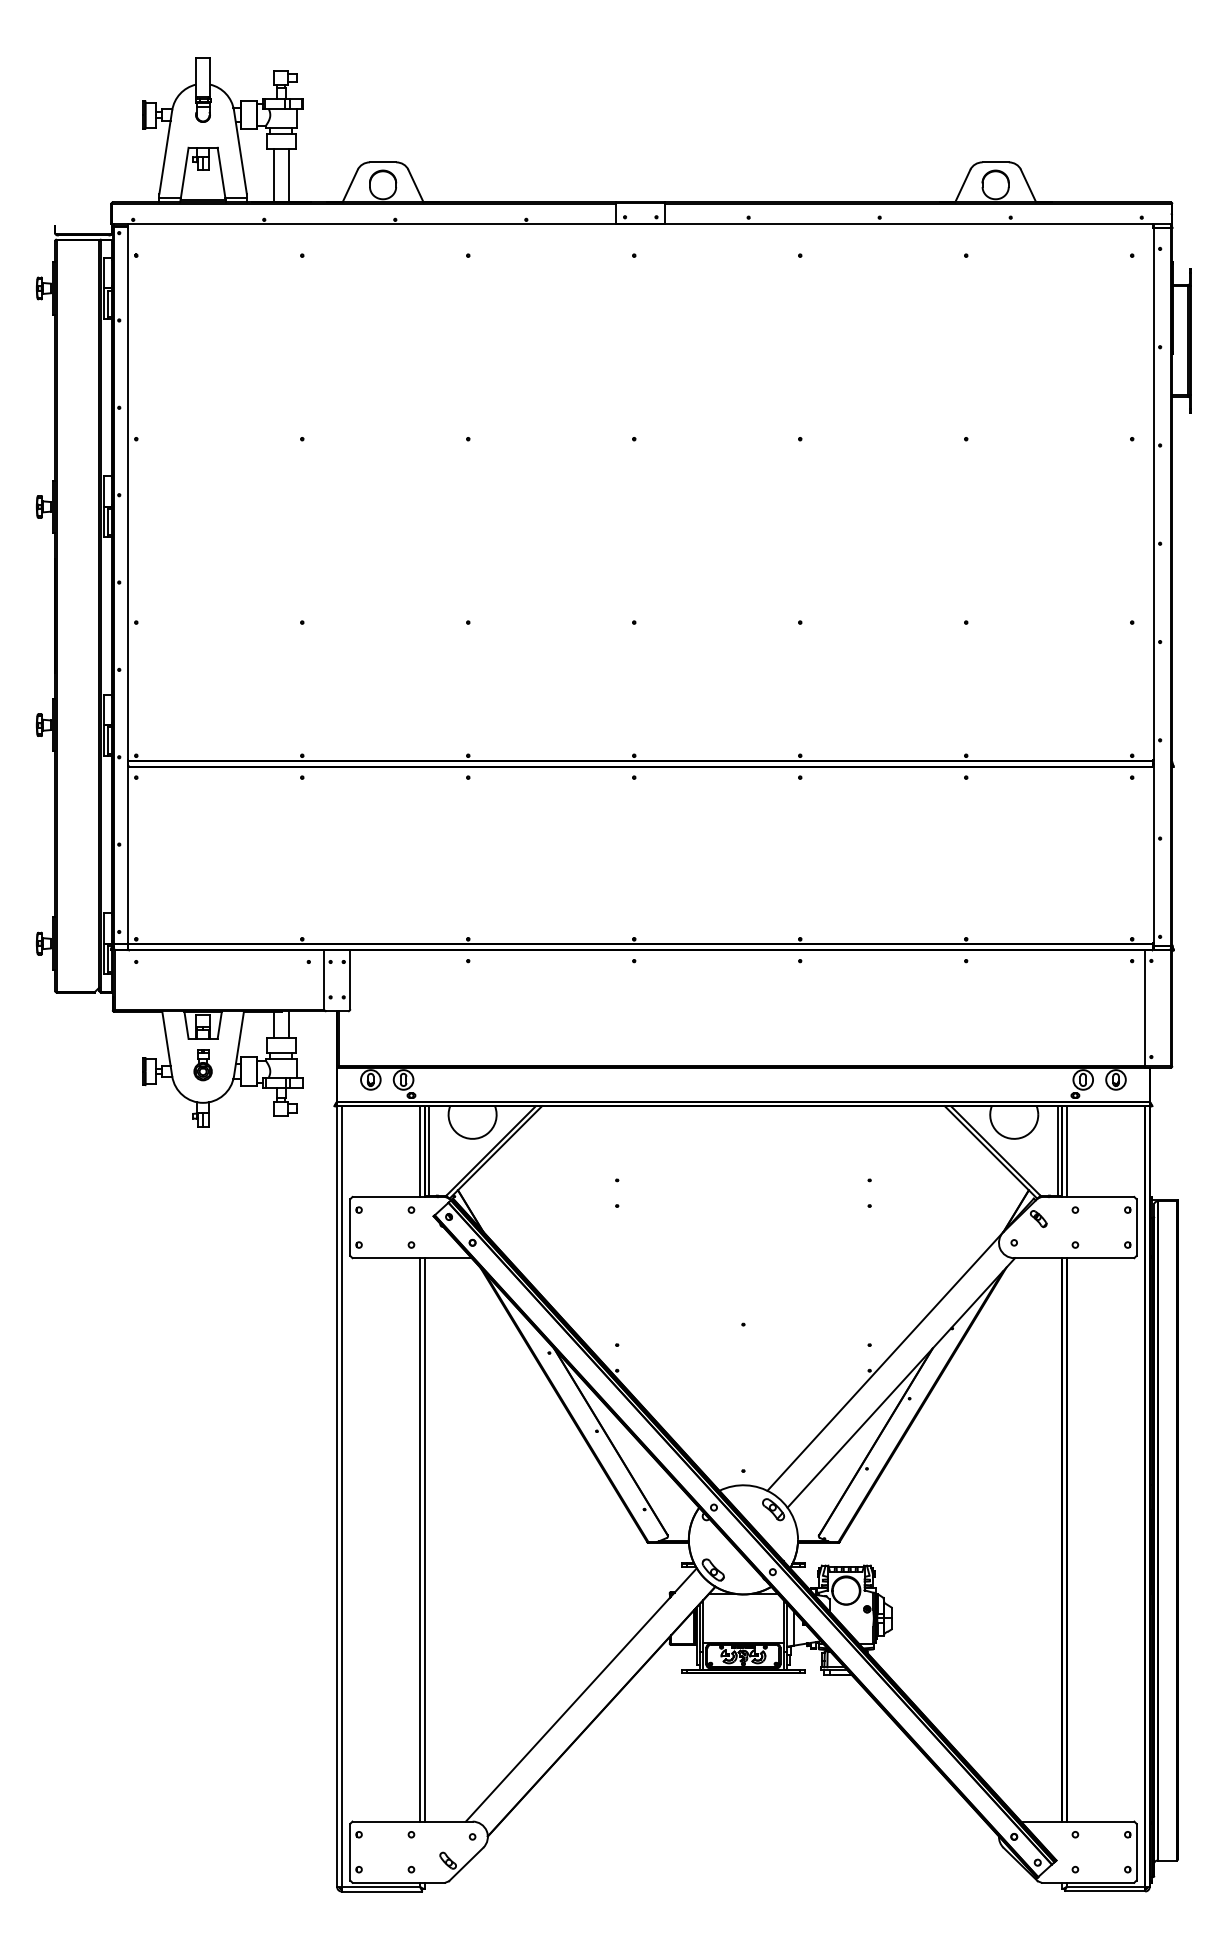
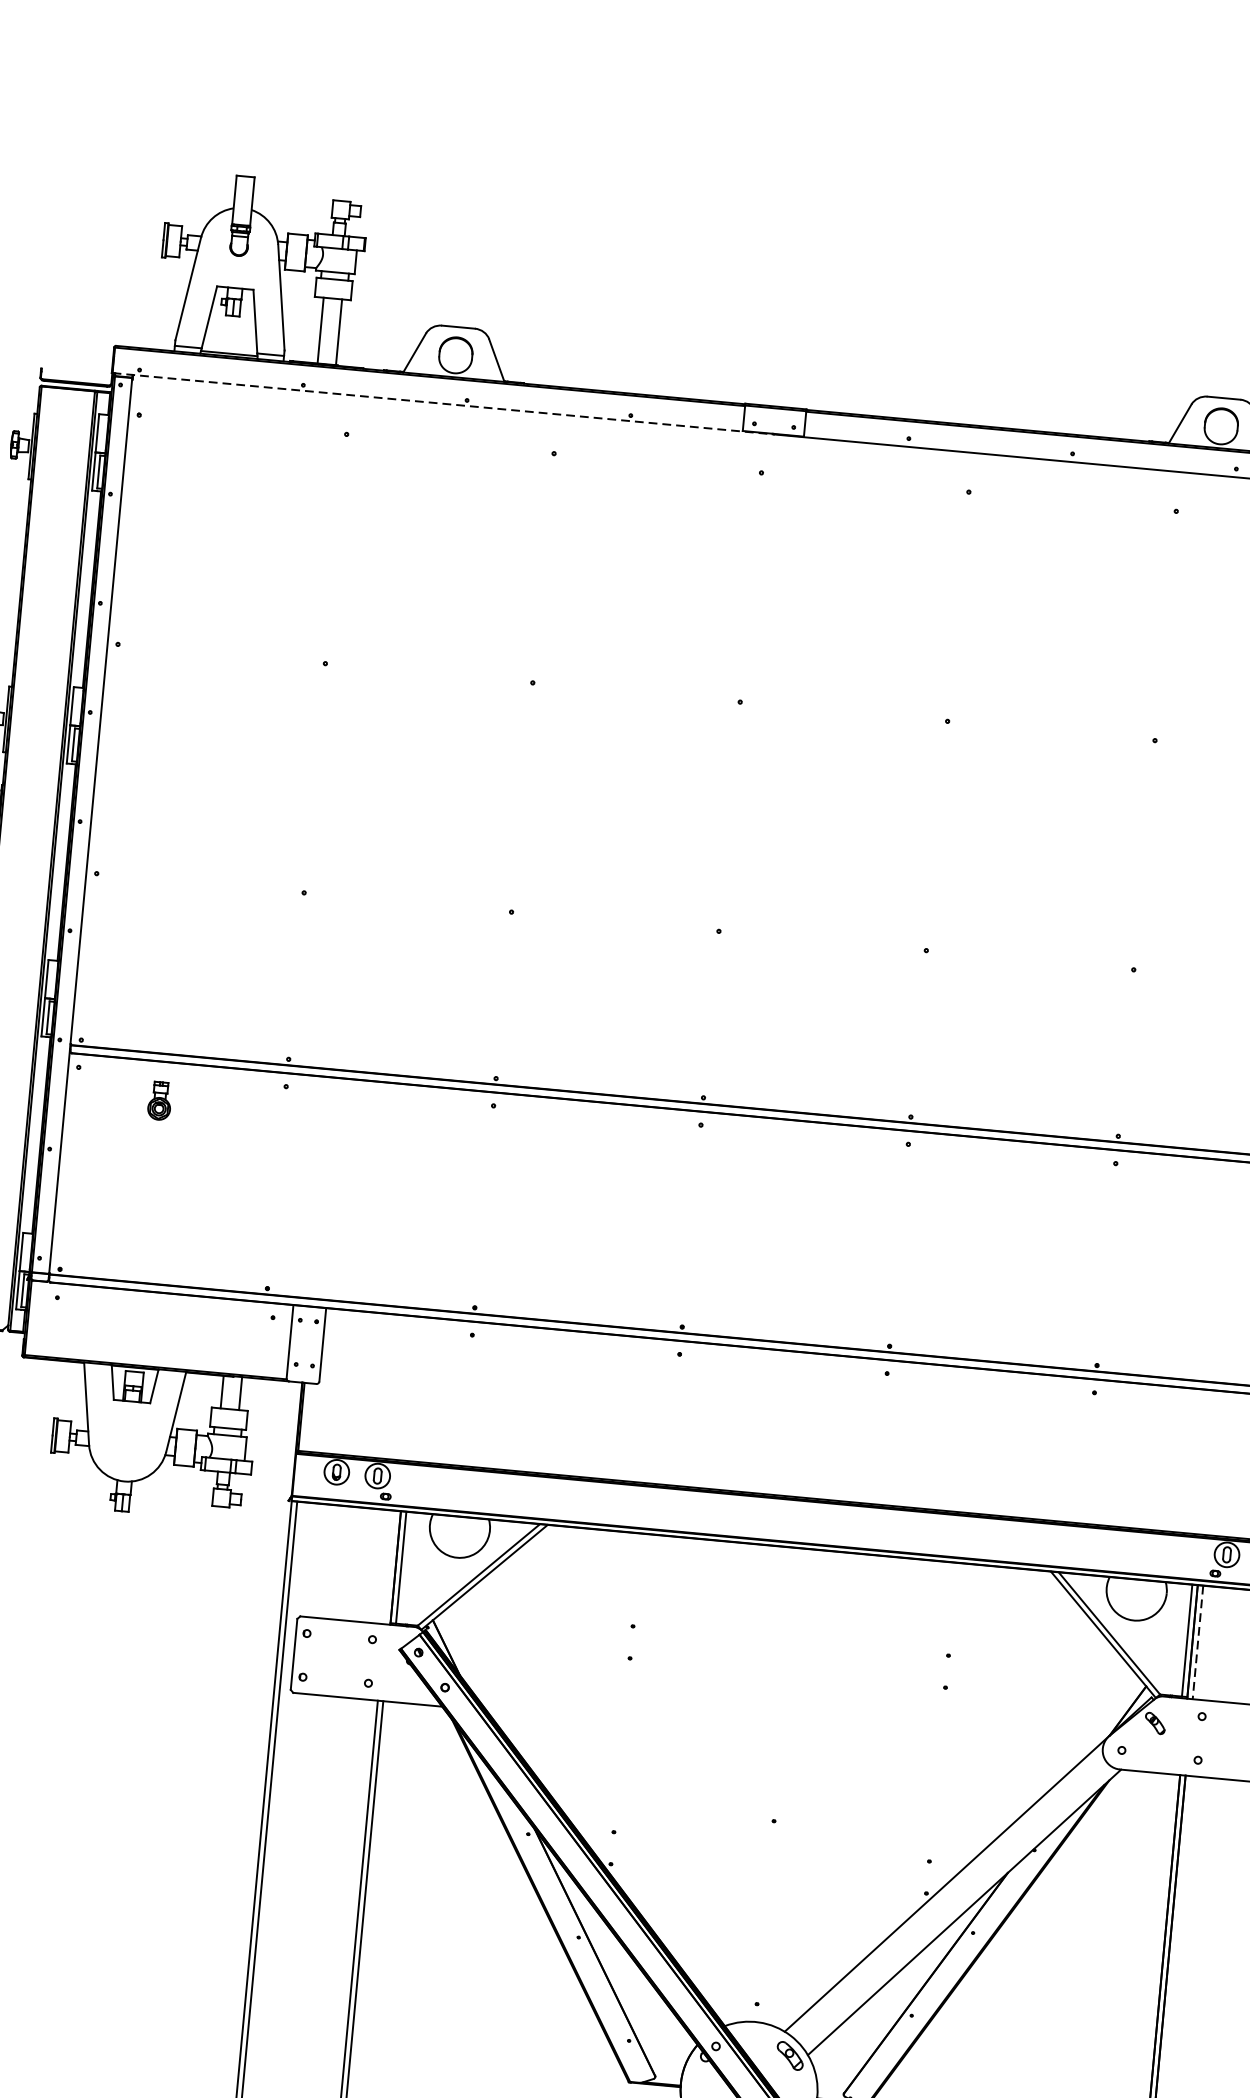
line: (376, 224) -> (443, 404), solid -> dashed
part: (202, 1065) -> (159, 1101), moved
line: (420, 1151) -> (390, 1567), removed
line: (1066, 1152) -> (1197, 1643), solid -> dashed

